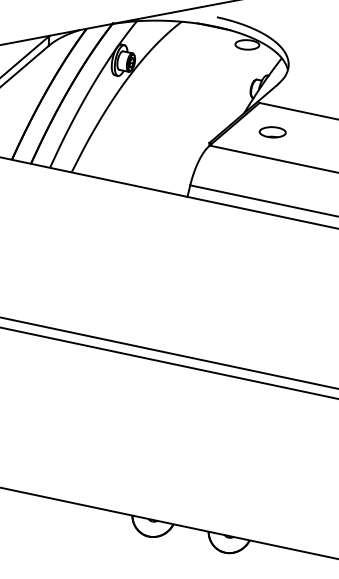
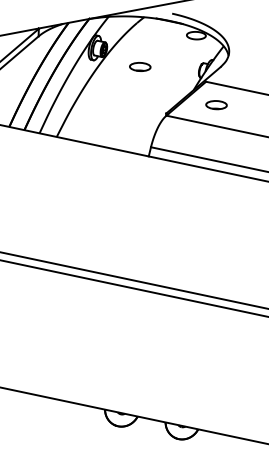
part: (176, 84) -> (140, 67), added

